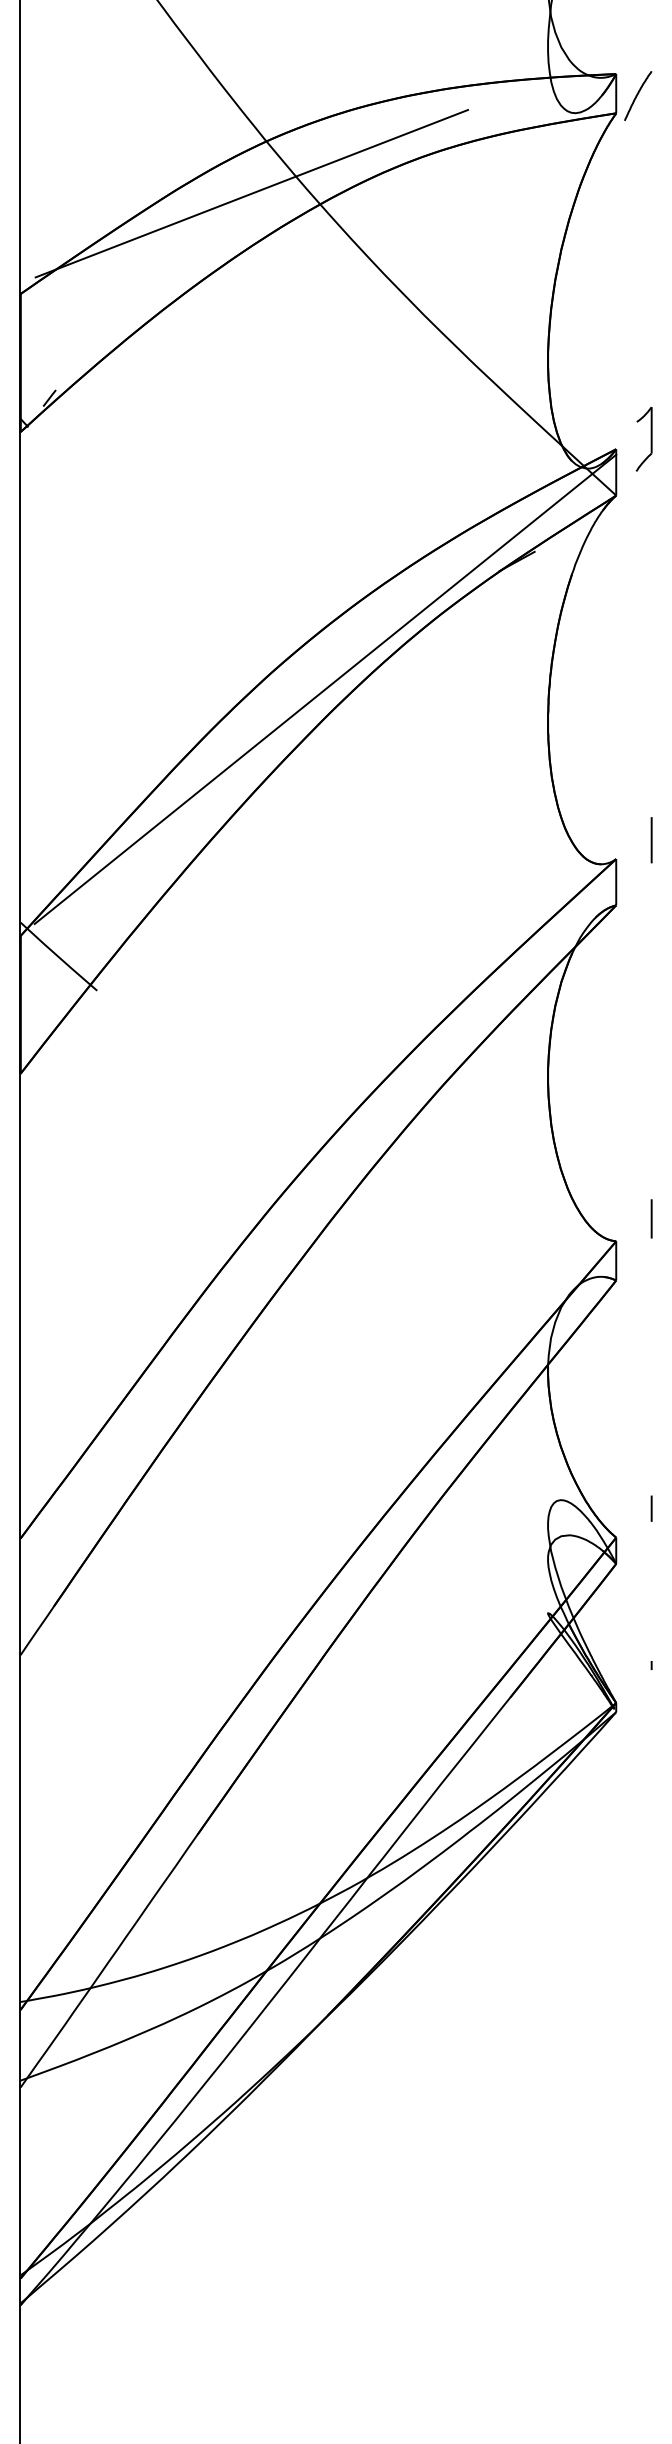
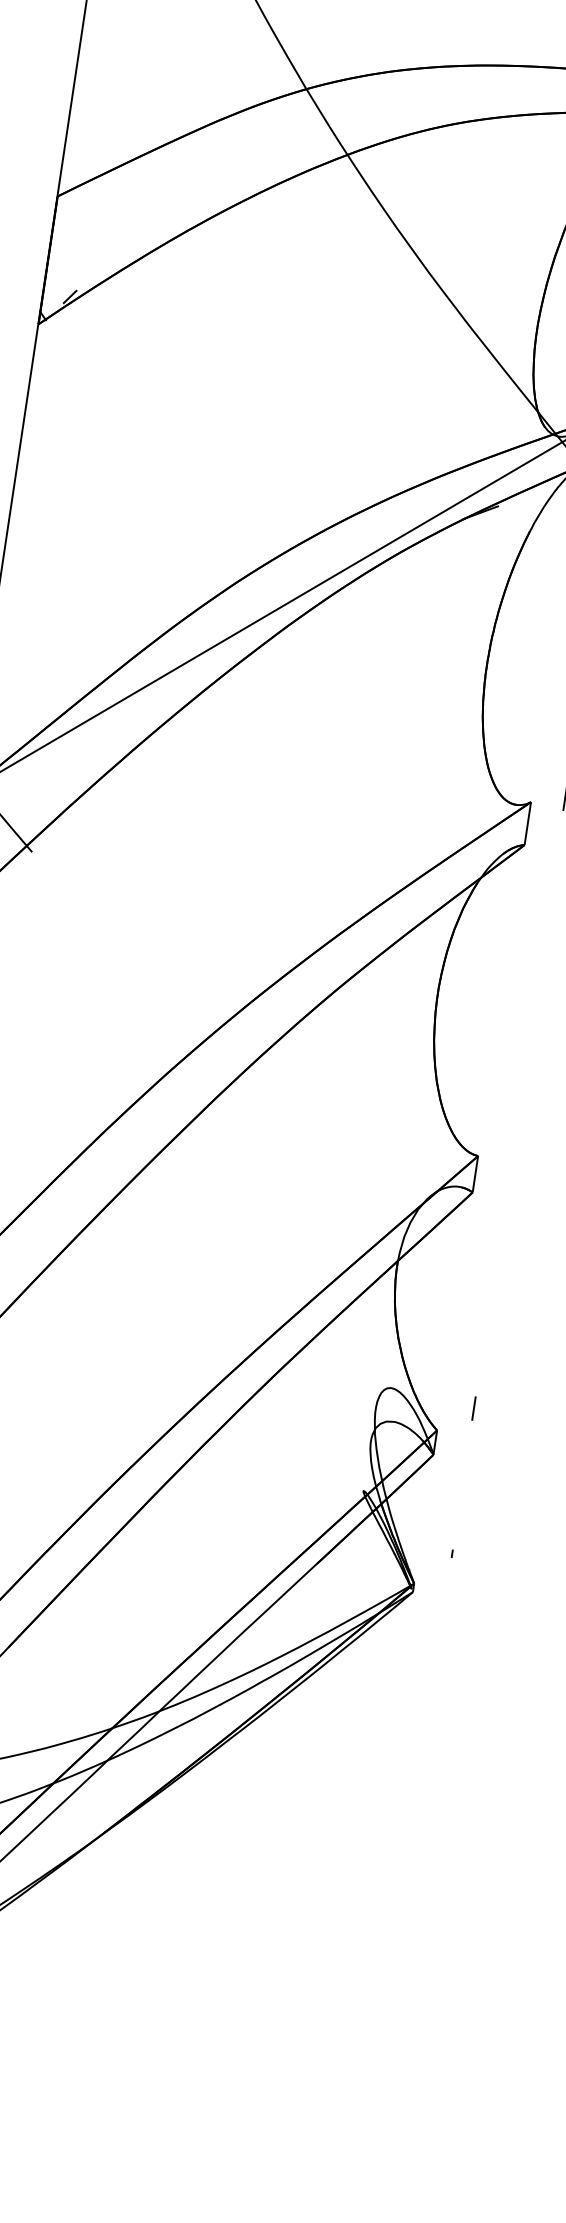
line: (251, 193) -> (285, 135), removed
line: (651, 1218) -> (513, 1139), removed

